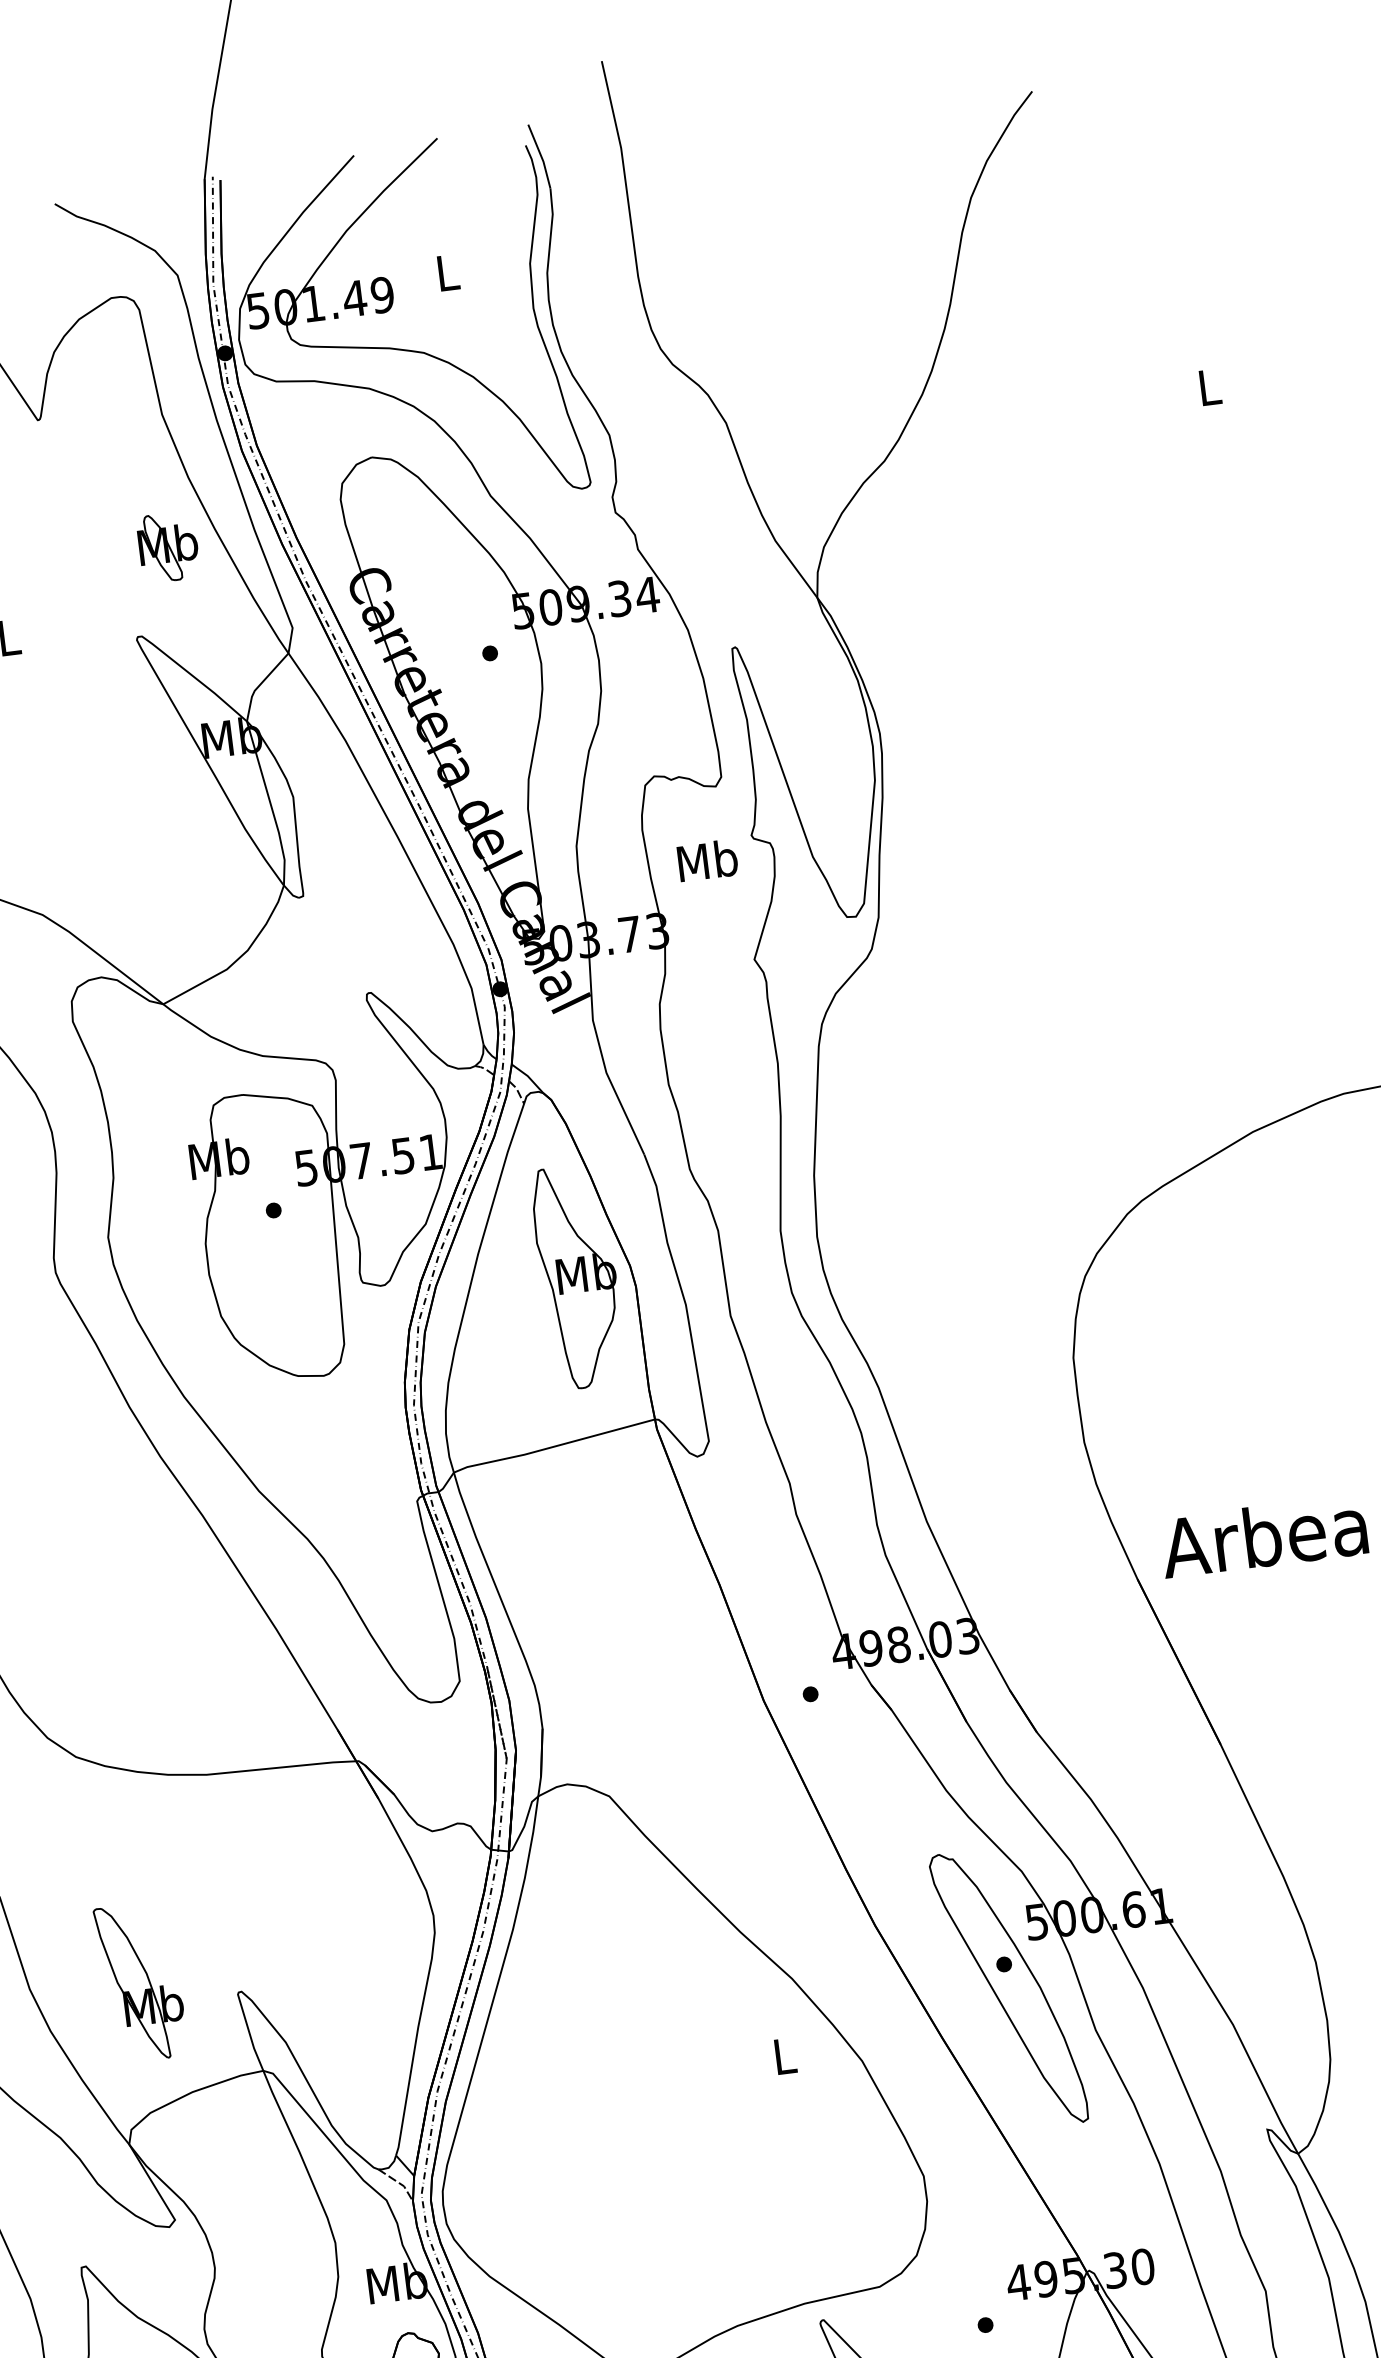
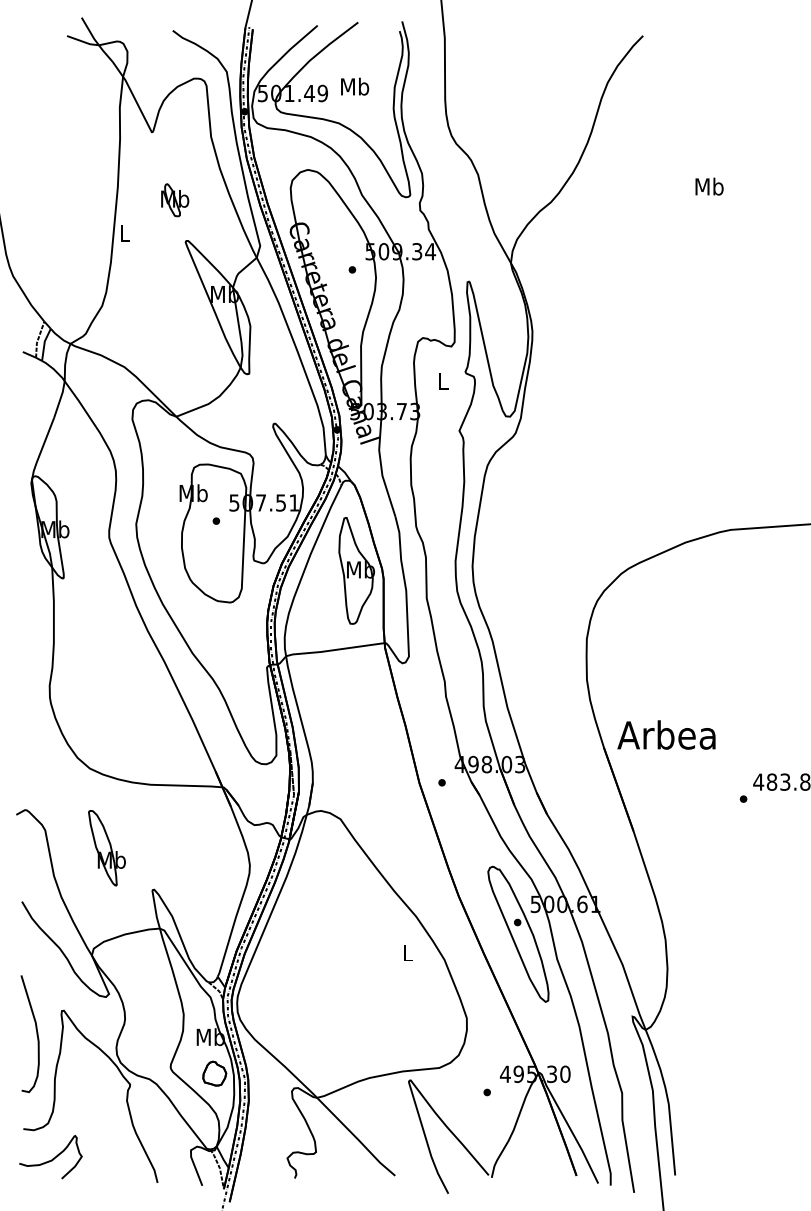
text: (448, 272) -> (355, 86), L -> Mb
text: (1209, 386) -> (709, 186), L -> Mb
part: (169, 547) -> (175, 200), moved
text: (708, 861) -> (443, 381), Mb -> L
part: (139, 1982) -> (106, 848), moved

